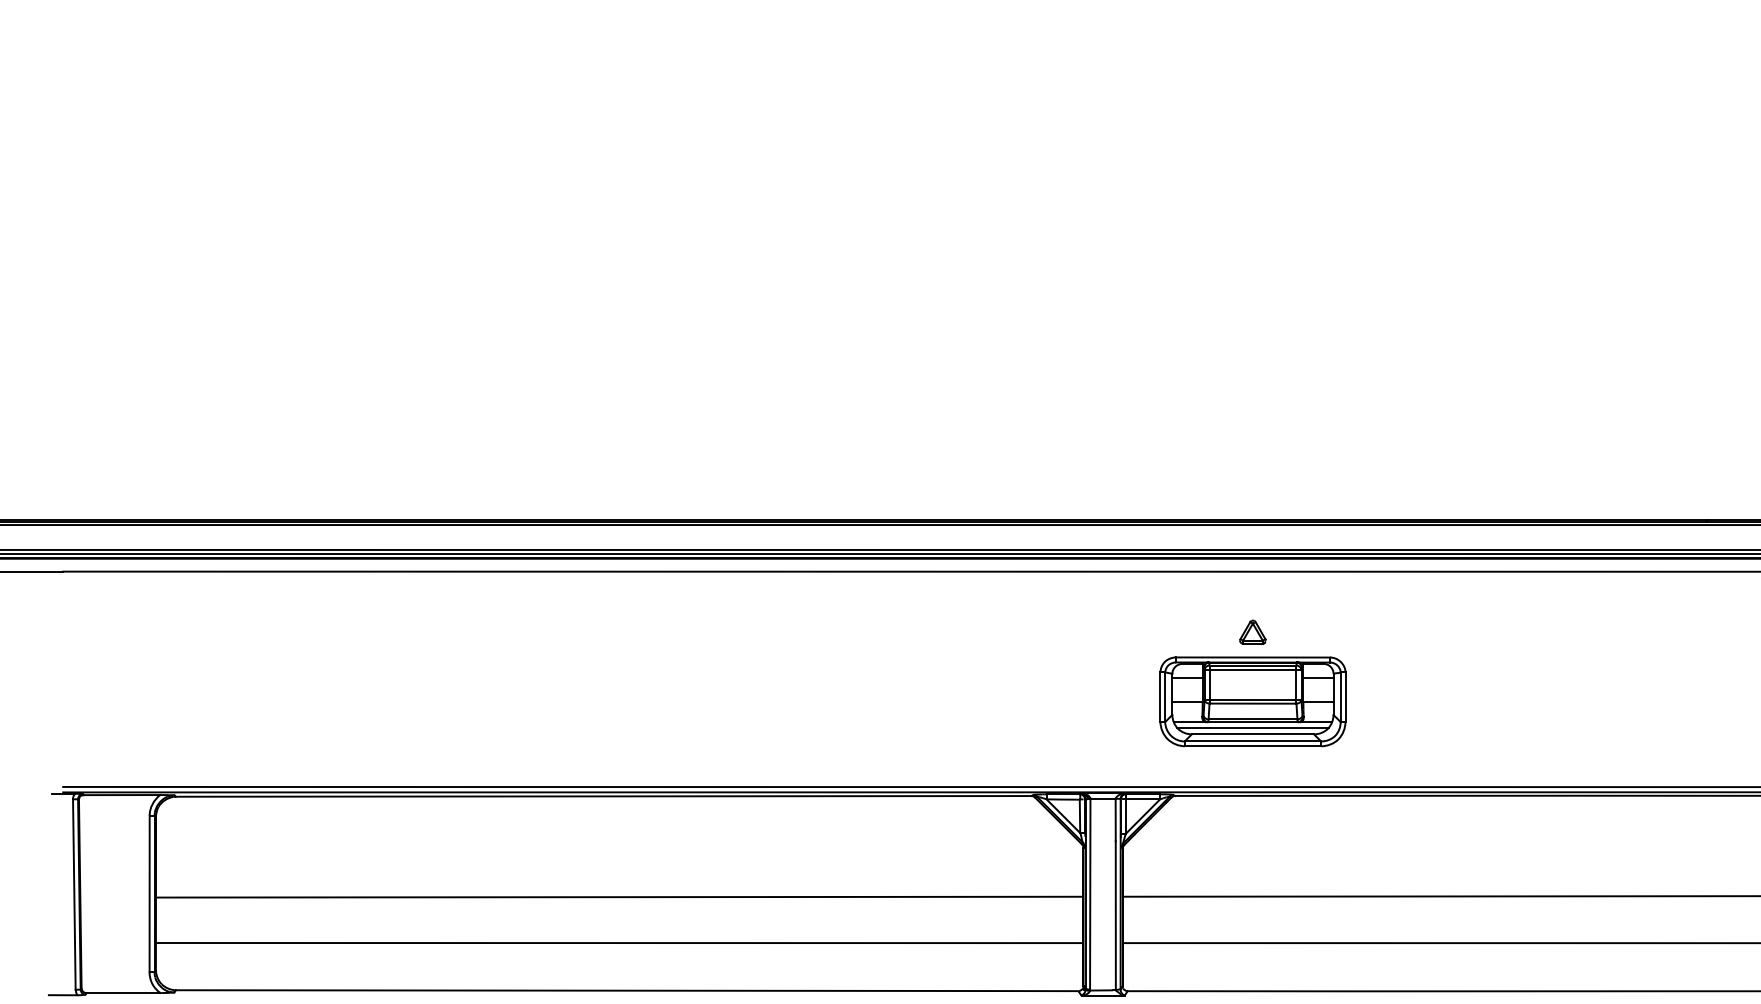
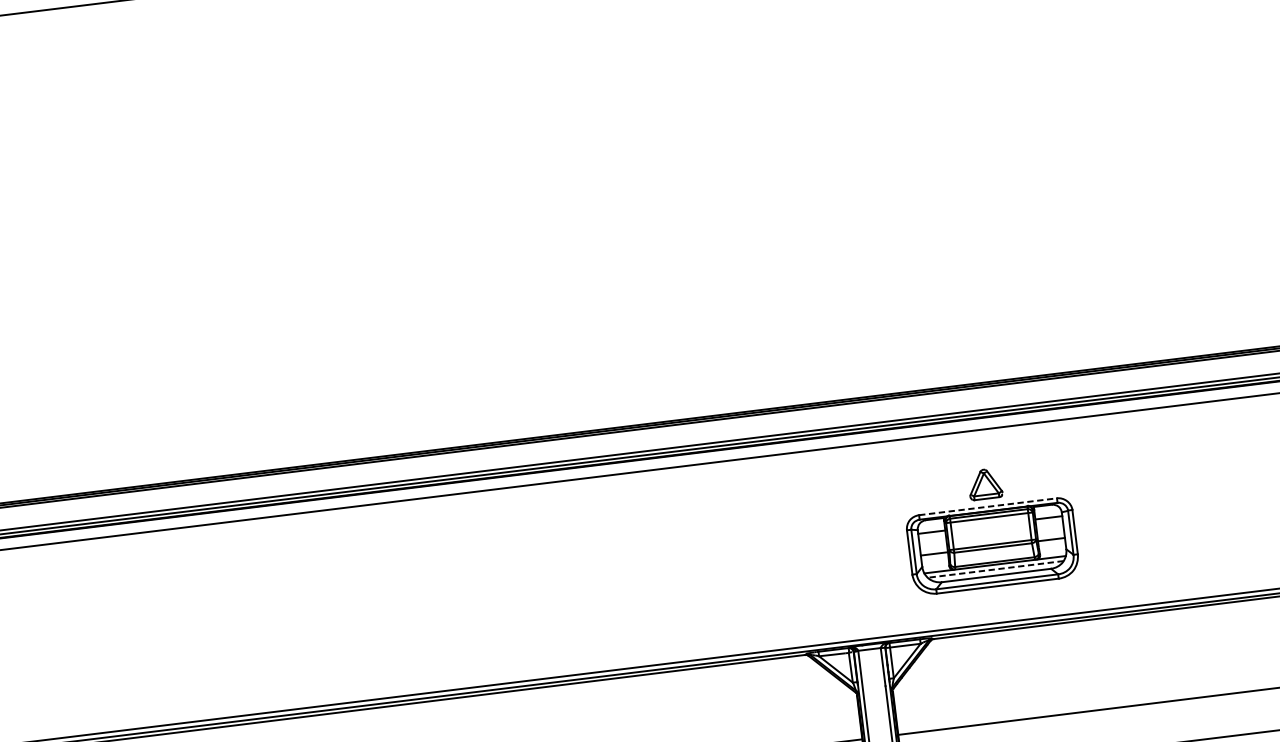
part: (1252, 631) -> (984, 483), size x1.4
line: (1253, 657) -> (988, 506), solid -> dashed
line: (1252, 727) -> (995, 569), solid -> dashed

